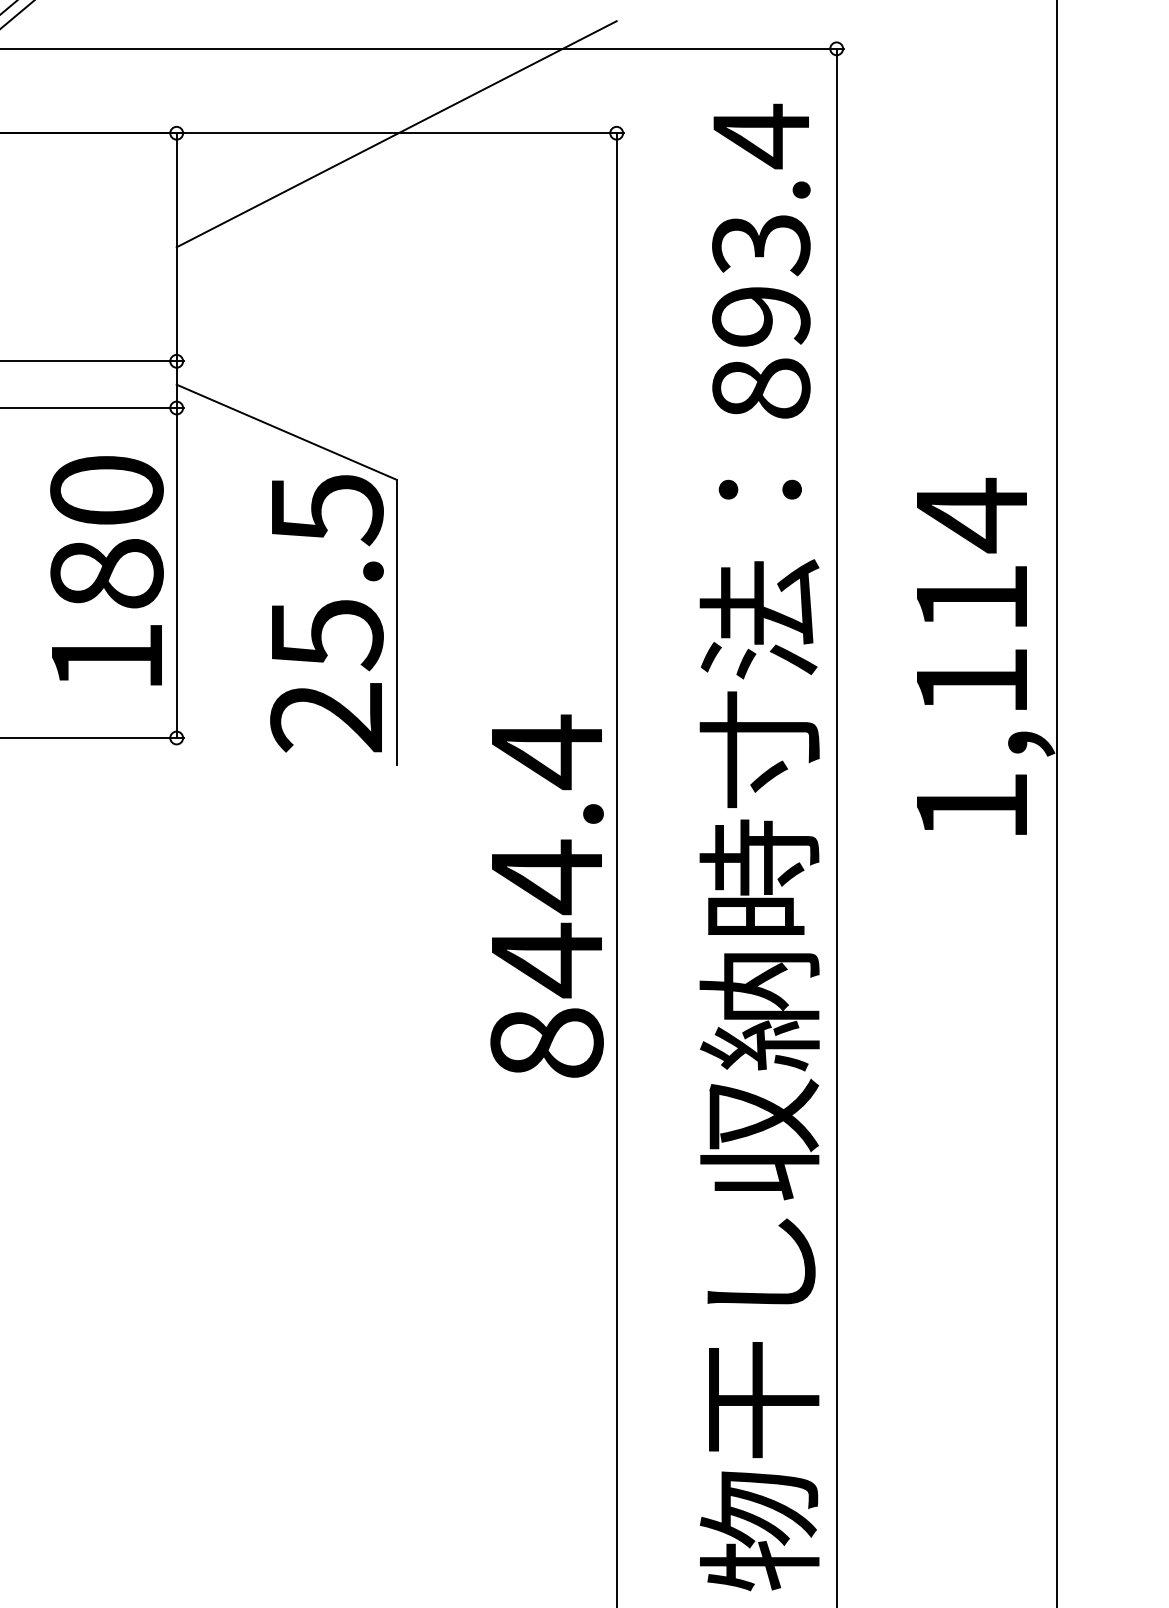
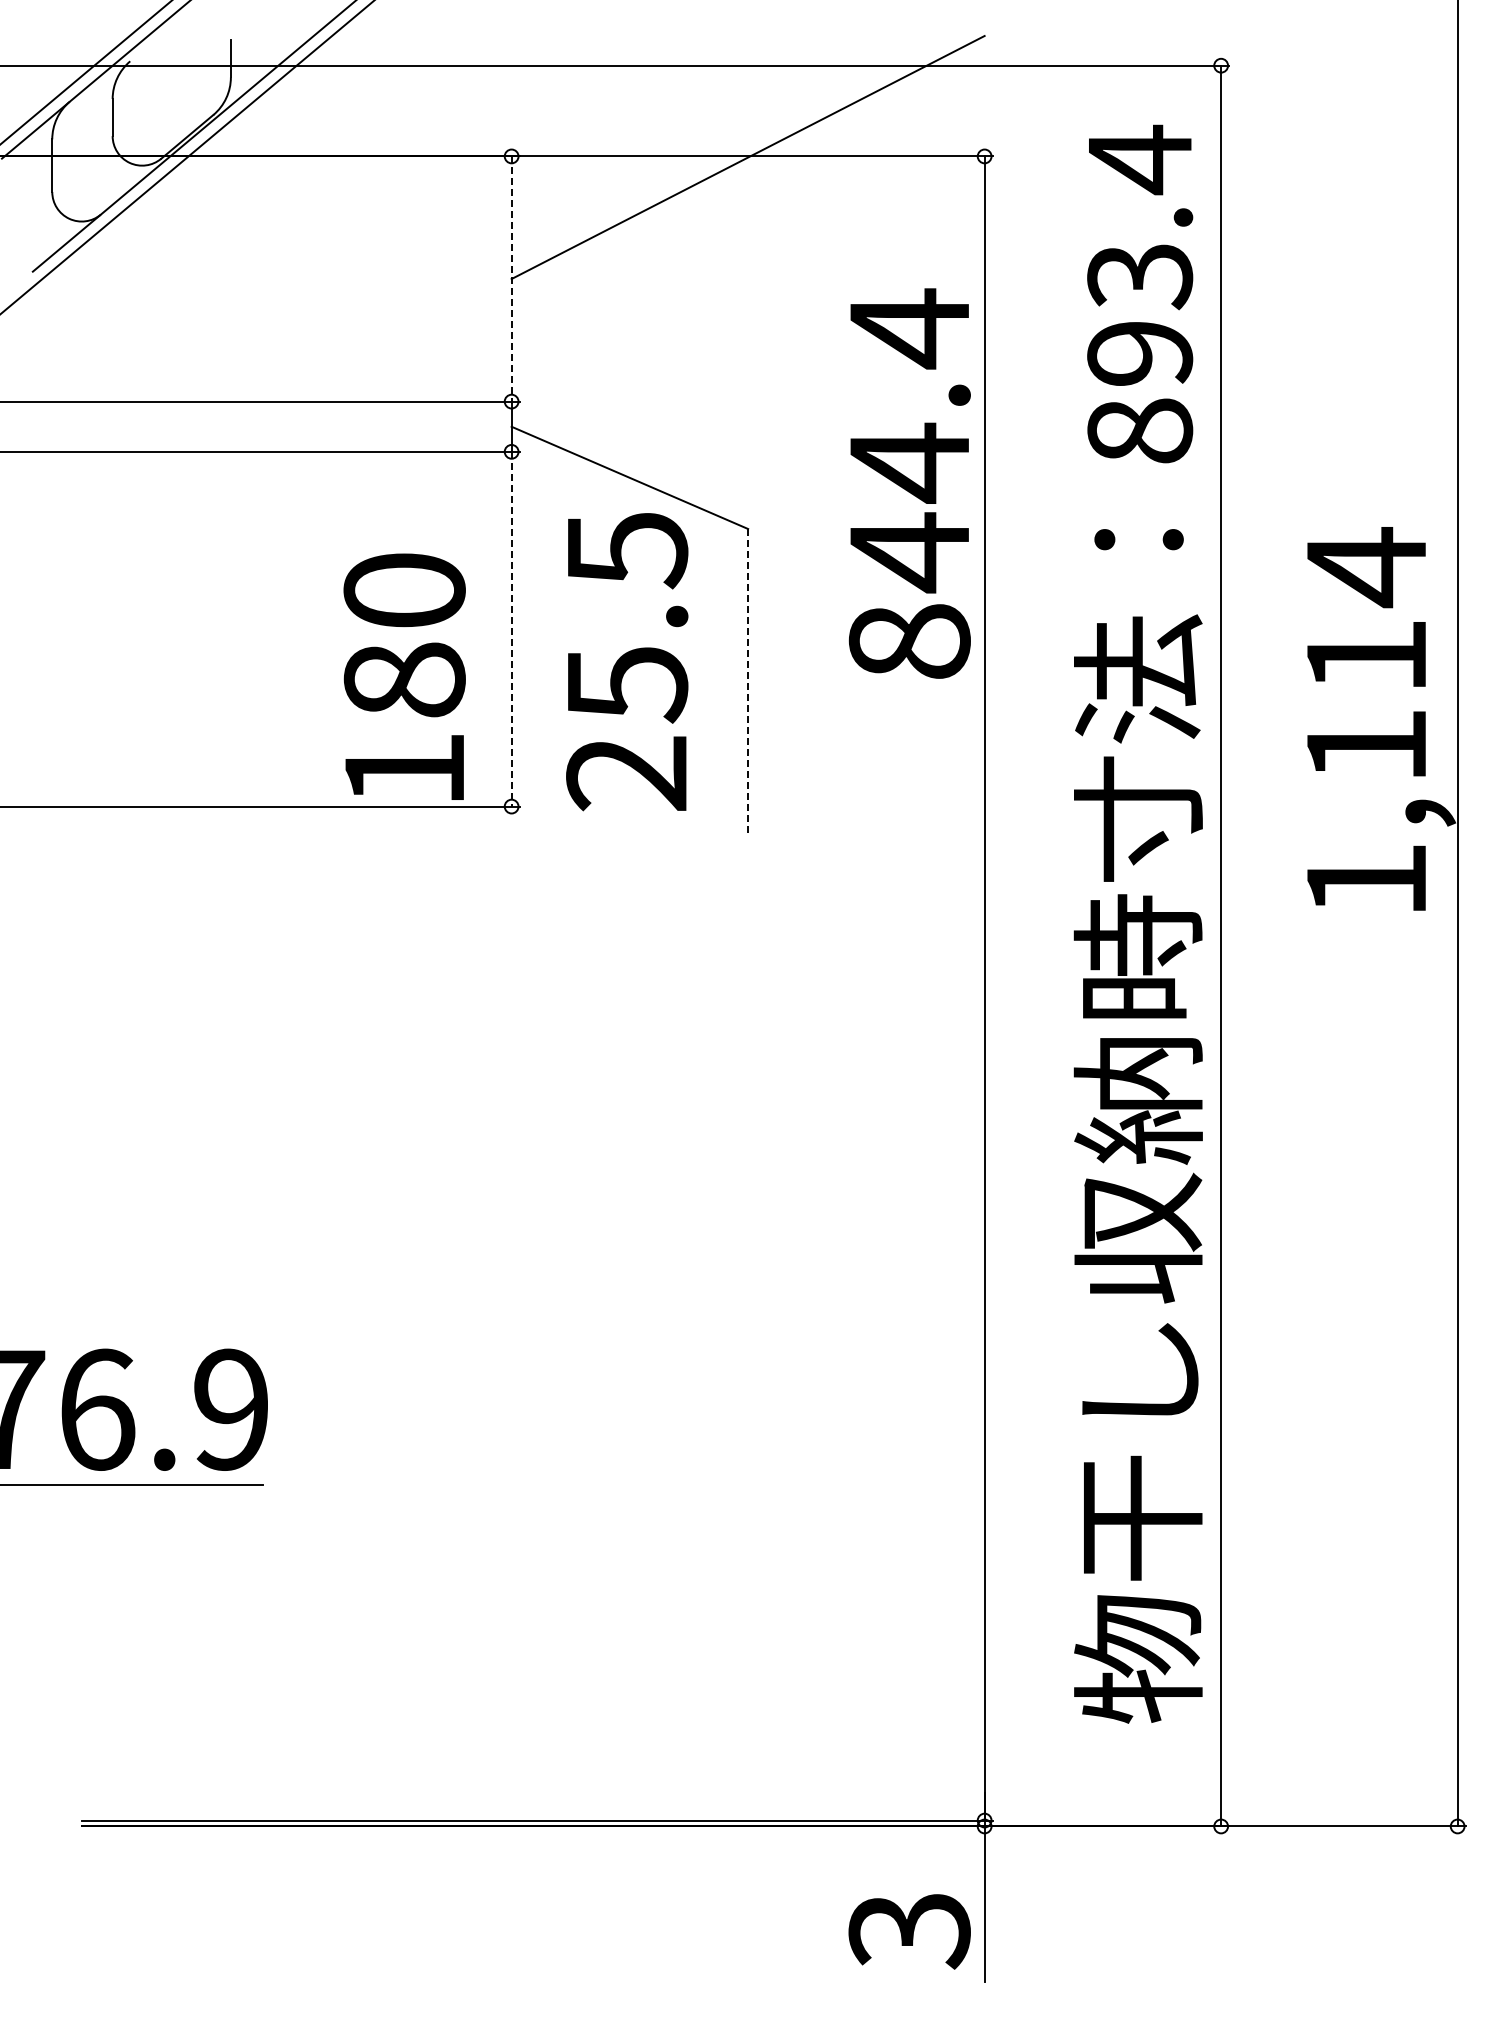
line: (176, 247) -> (511, 279), solid -> dashed
text: (106, 570) -> (404, 676), moved
line: (176, 573) -> (511, 629), solid -> dashed
text: (327, 614) -> (627, 662), moved
line: (397, 623) -> (748, 683), solid -> dashed
text: (546, 896) -> (909, 483), moved

